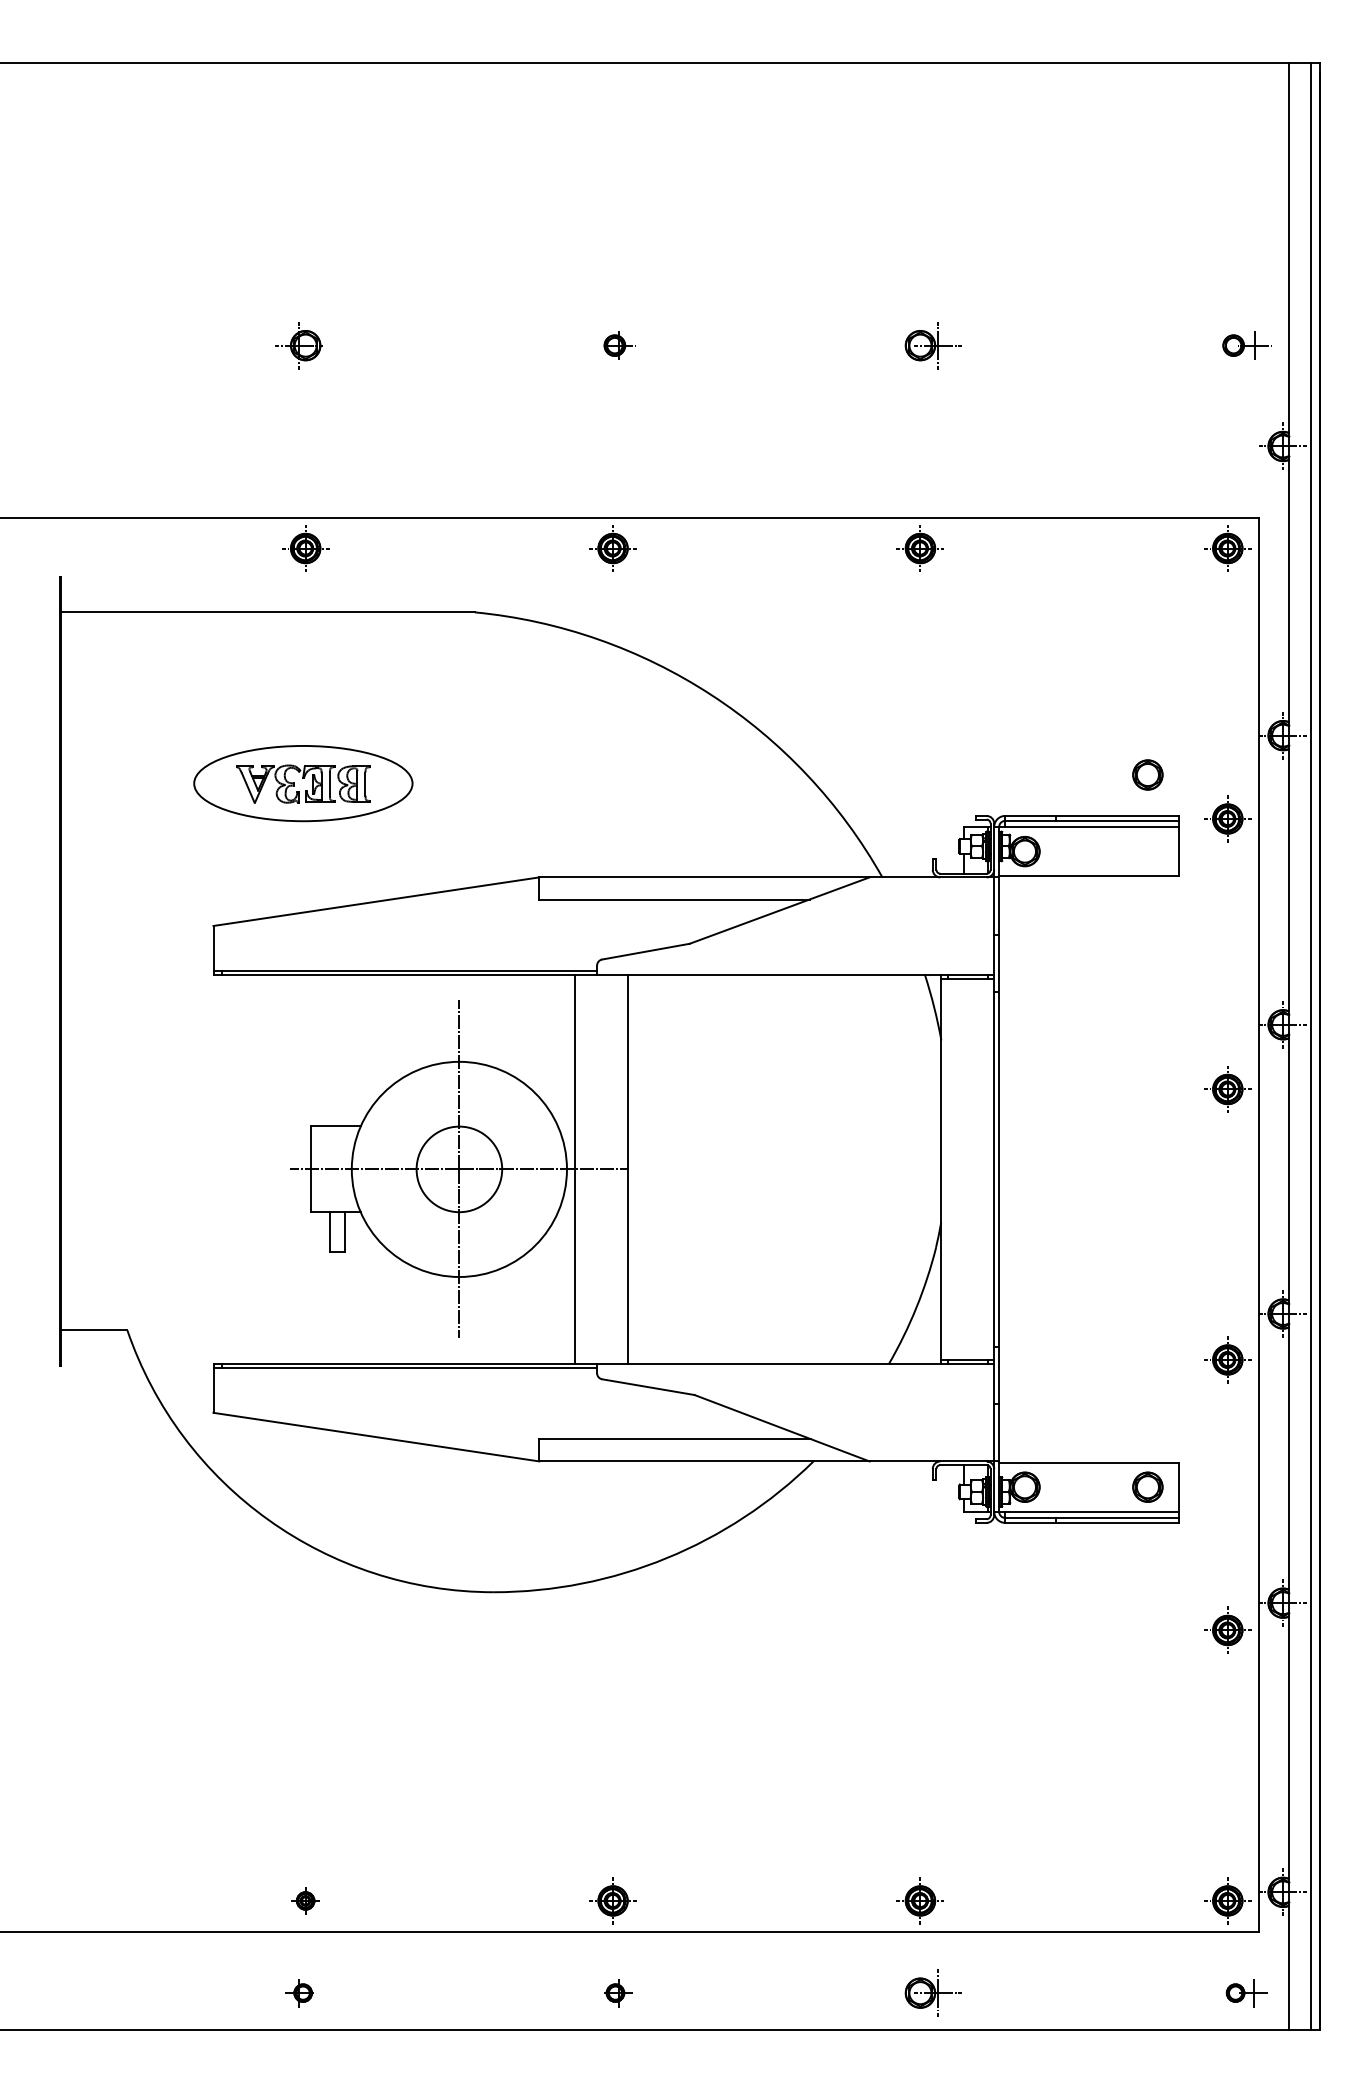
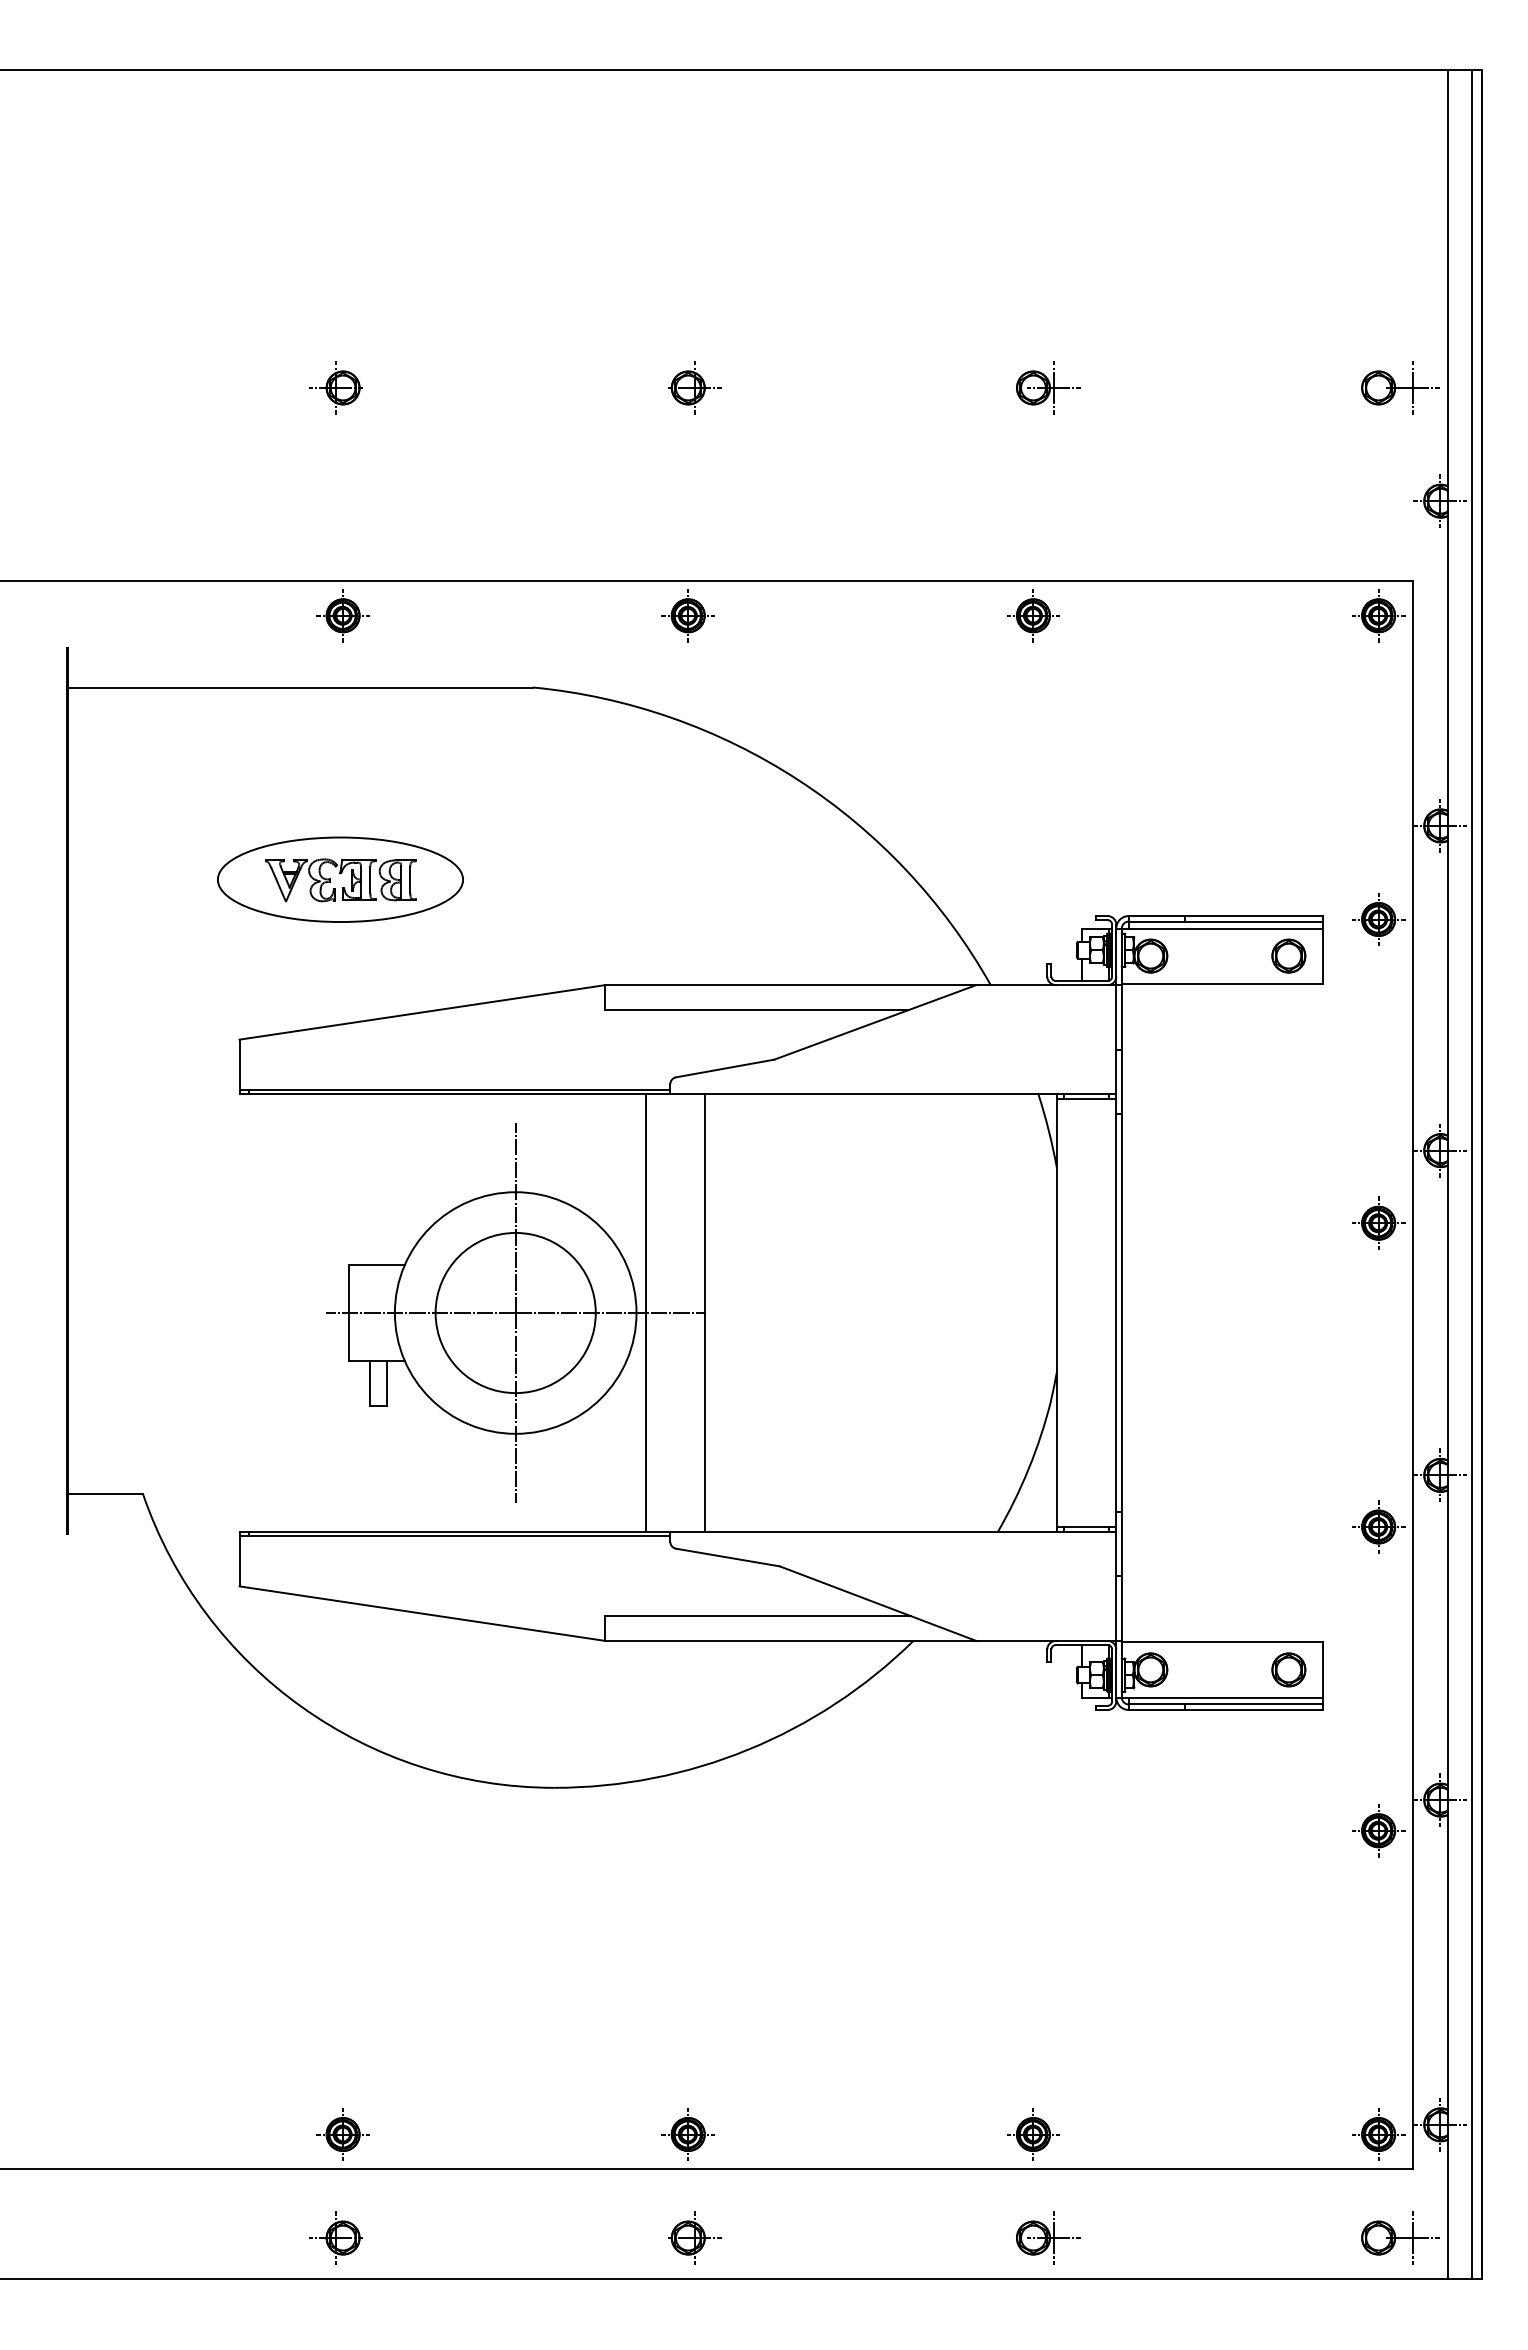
part: (618, 345) -> (694, 387), size x1.43
part: (1247, 345) -> (1400, 387), size x1.43
part: (1147, 774) -> (1288, 955), moved
circle: (459, 1168) -> (515, 1312), size x1.67
part: (305, 1900) -> (342, 2134), size x1.67
part: (298, 1992) -> (335, 2237), size x1.67
part: (618, 1992) -> (694, 2237), size x1.67
part: (1247, 1992) -> (1400, 2237), size x1.67

